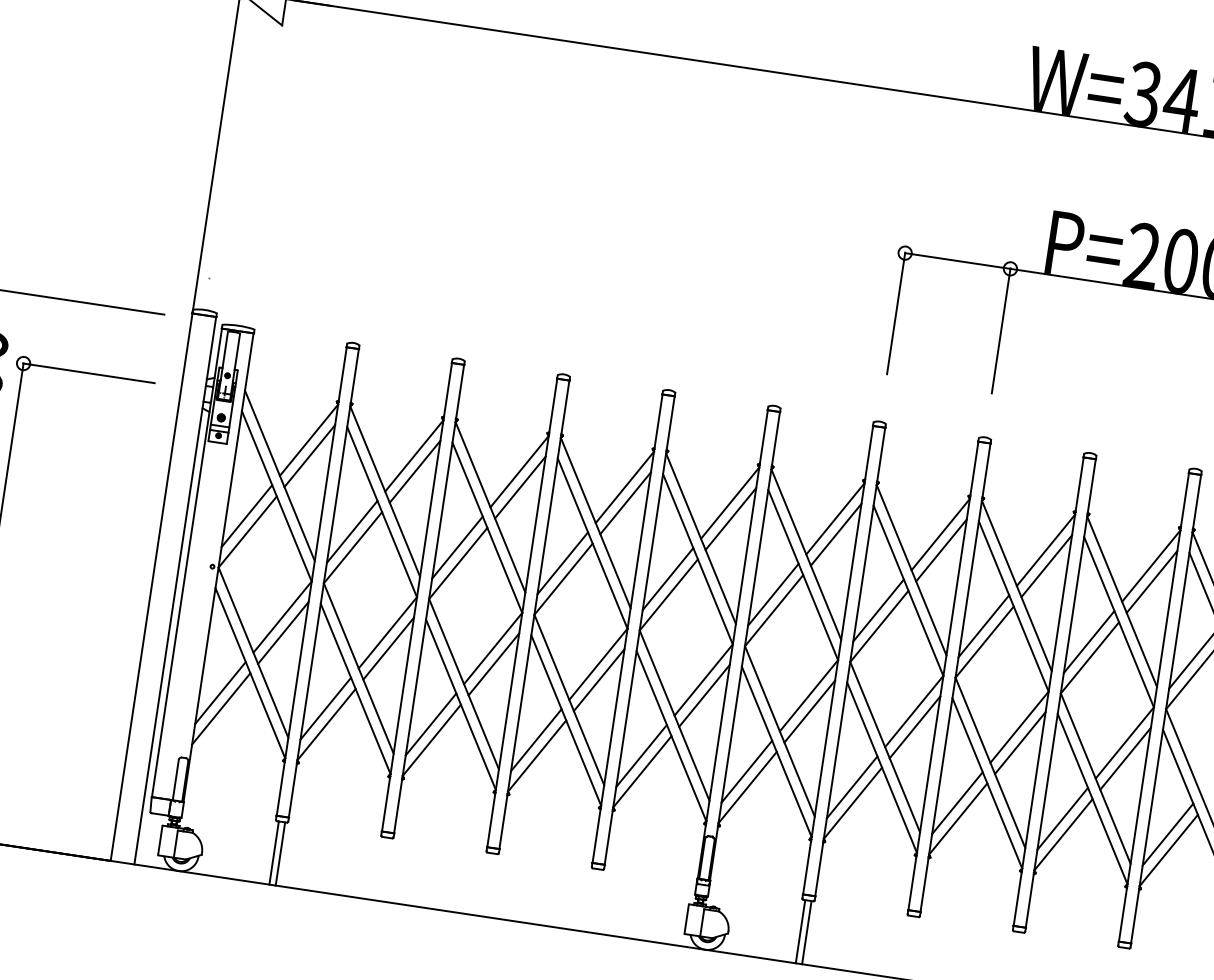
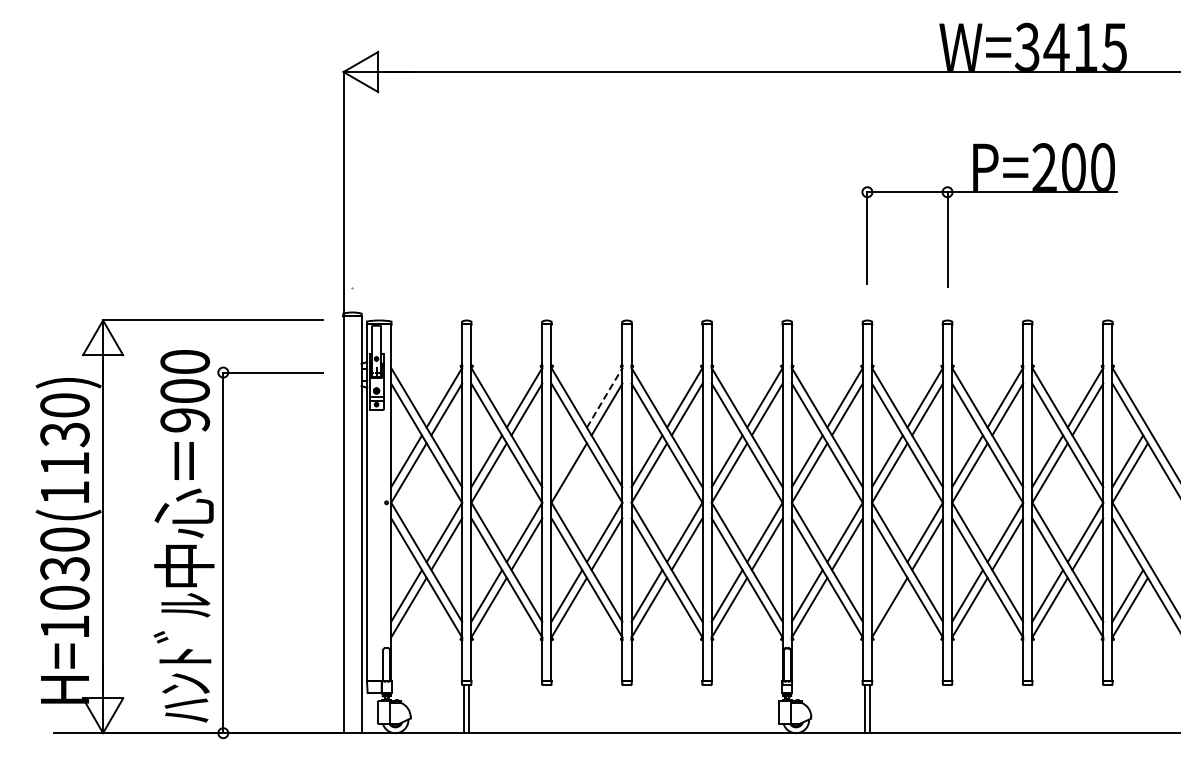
line: (519, 471) -> (604, 397), solid -> dashed
line: (456, 547) -> (566, 461), removed
line: (852, 786) -> (887, 595), removed

